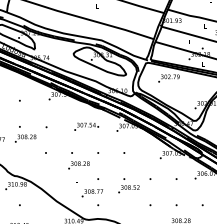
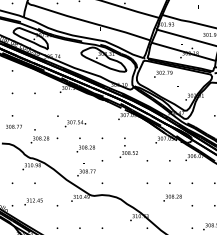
text: (86, 126) -> (75, 123), moved
text: (25, 134) -> (39, 136), moved
text: (128, 185) -> (128, 151), moved
text: (92, 192) -> (86, 172), moved

